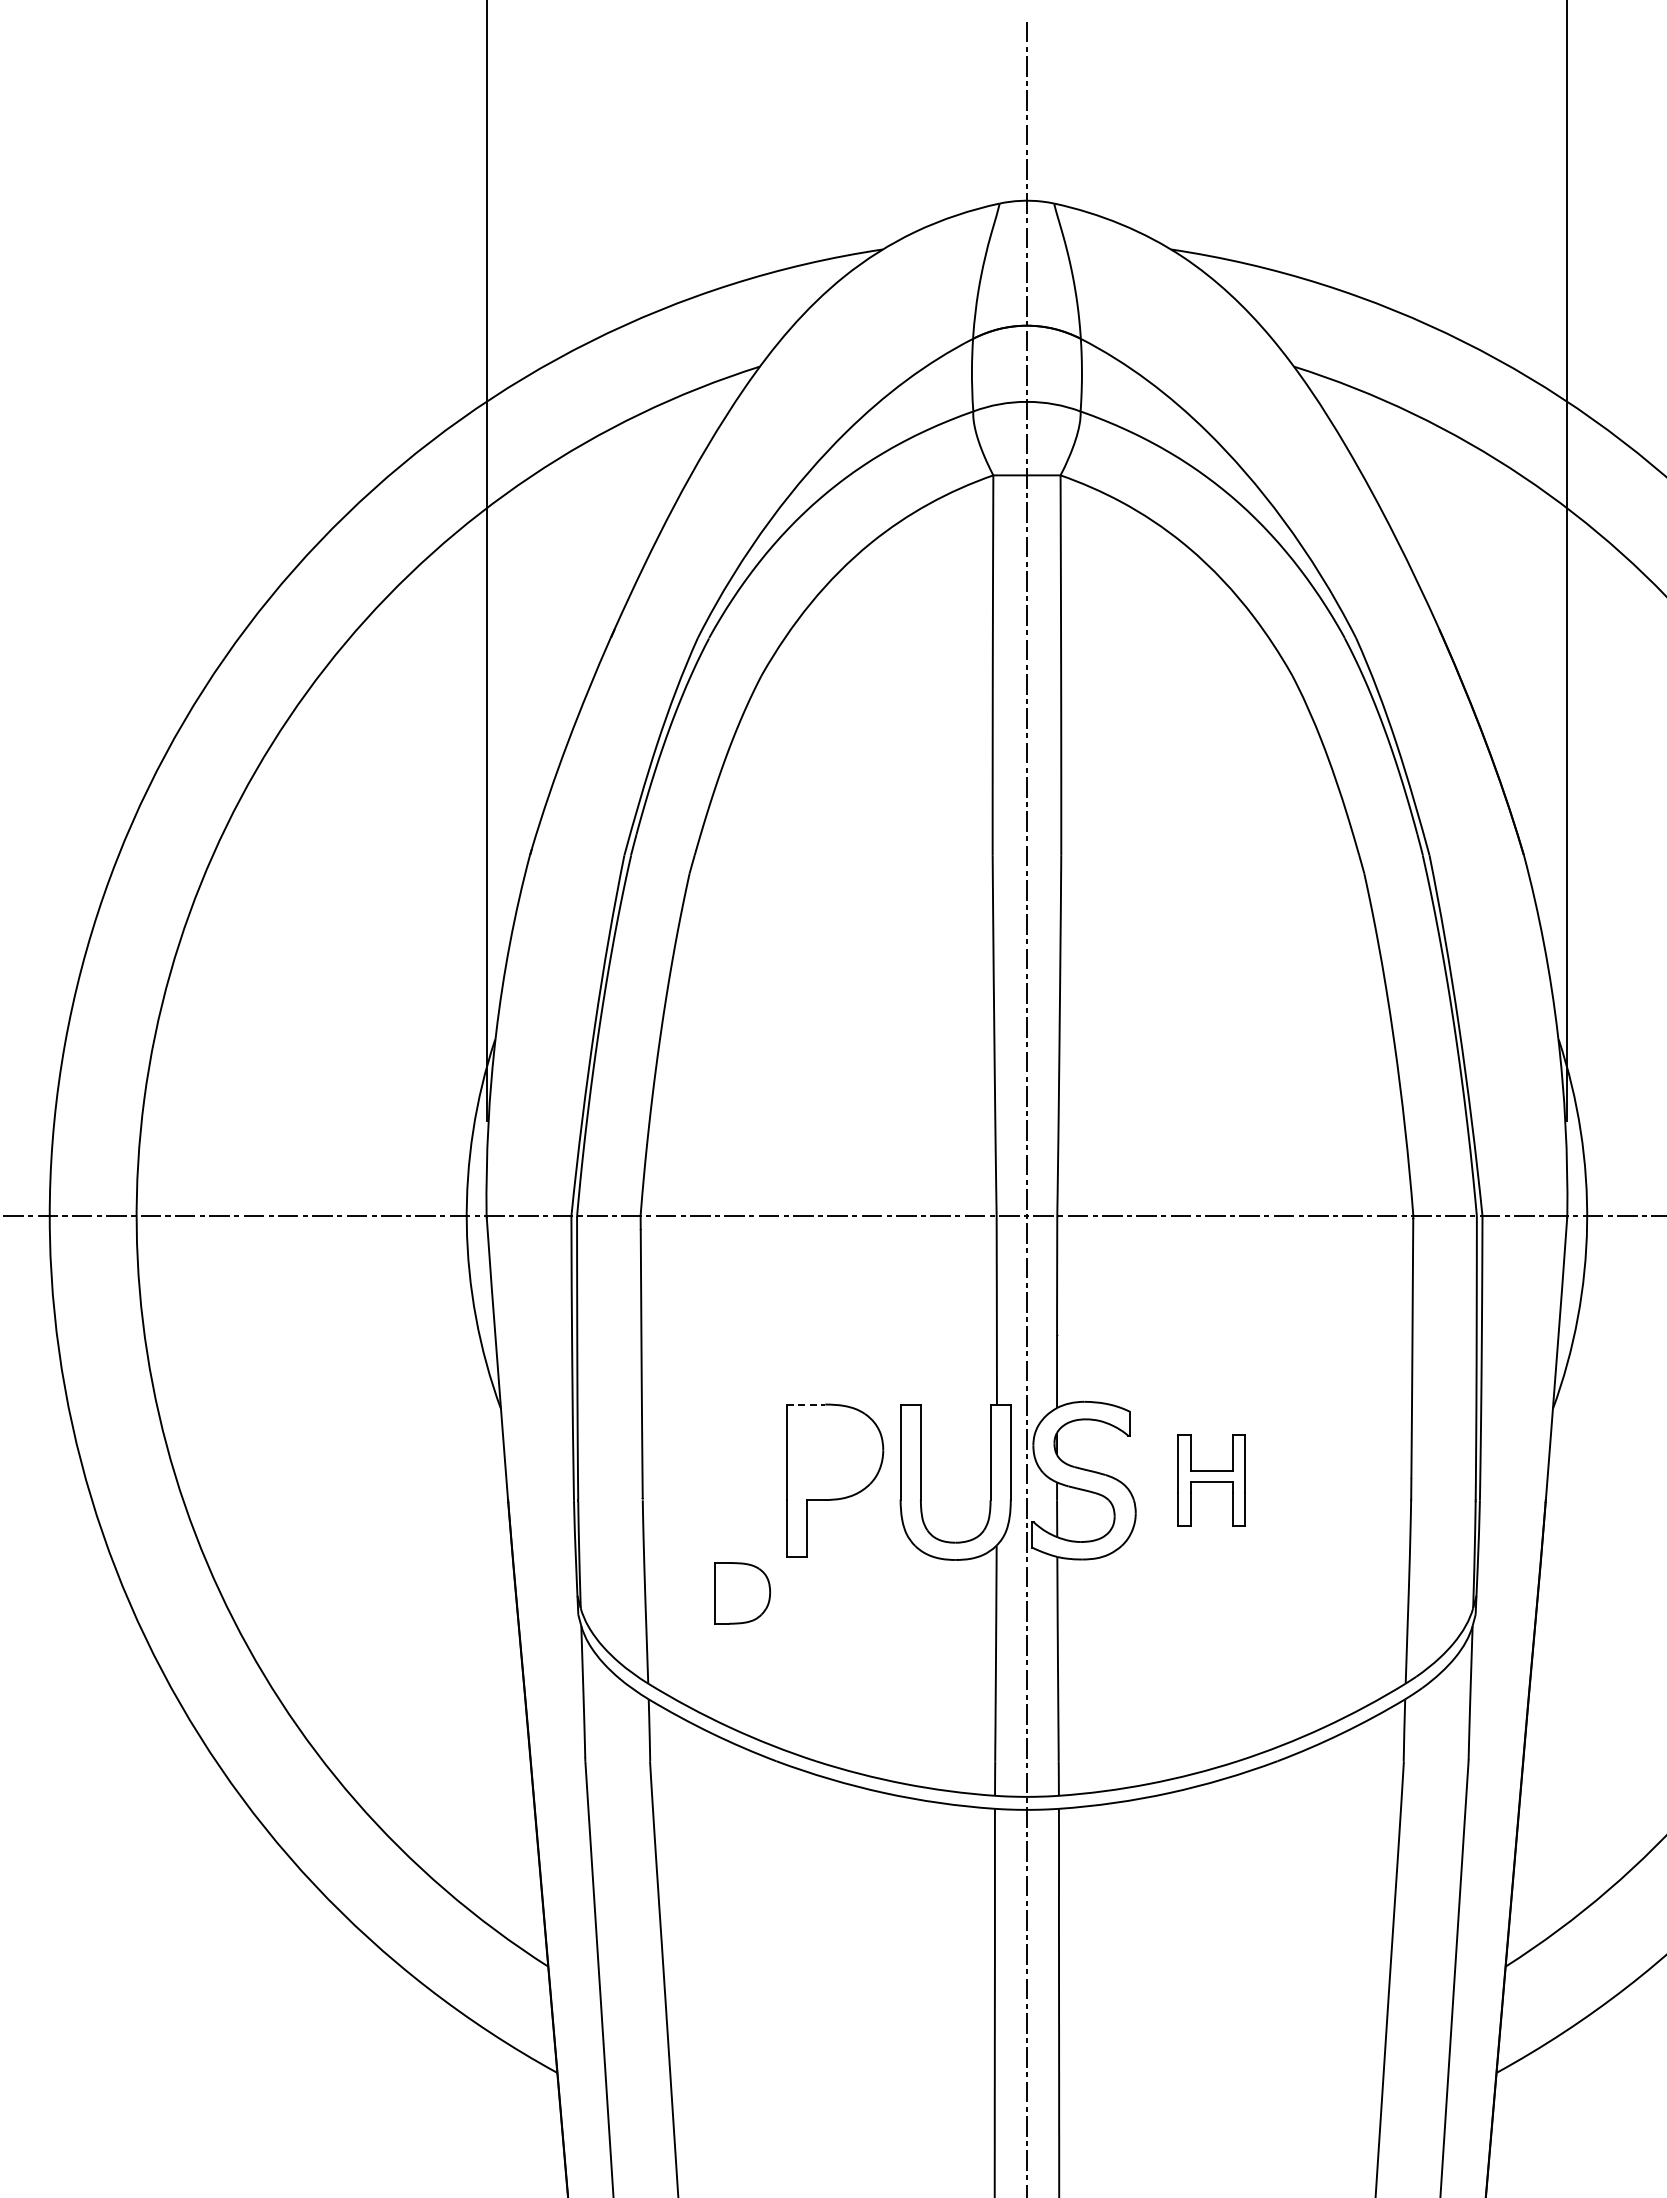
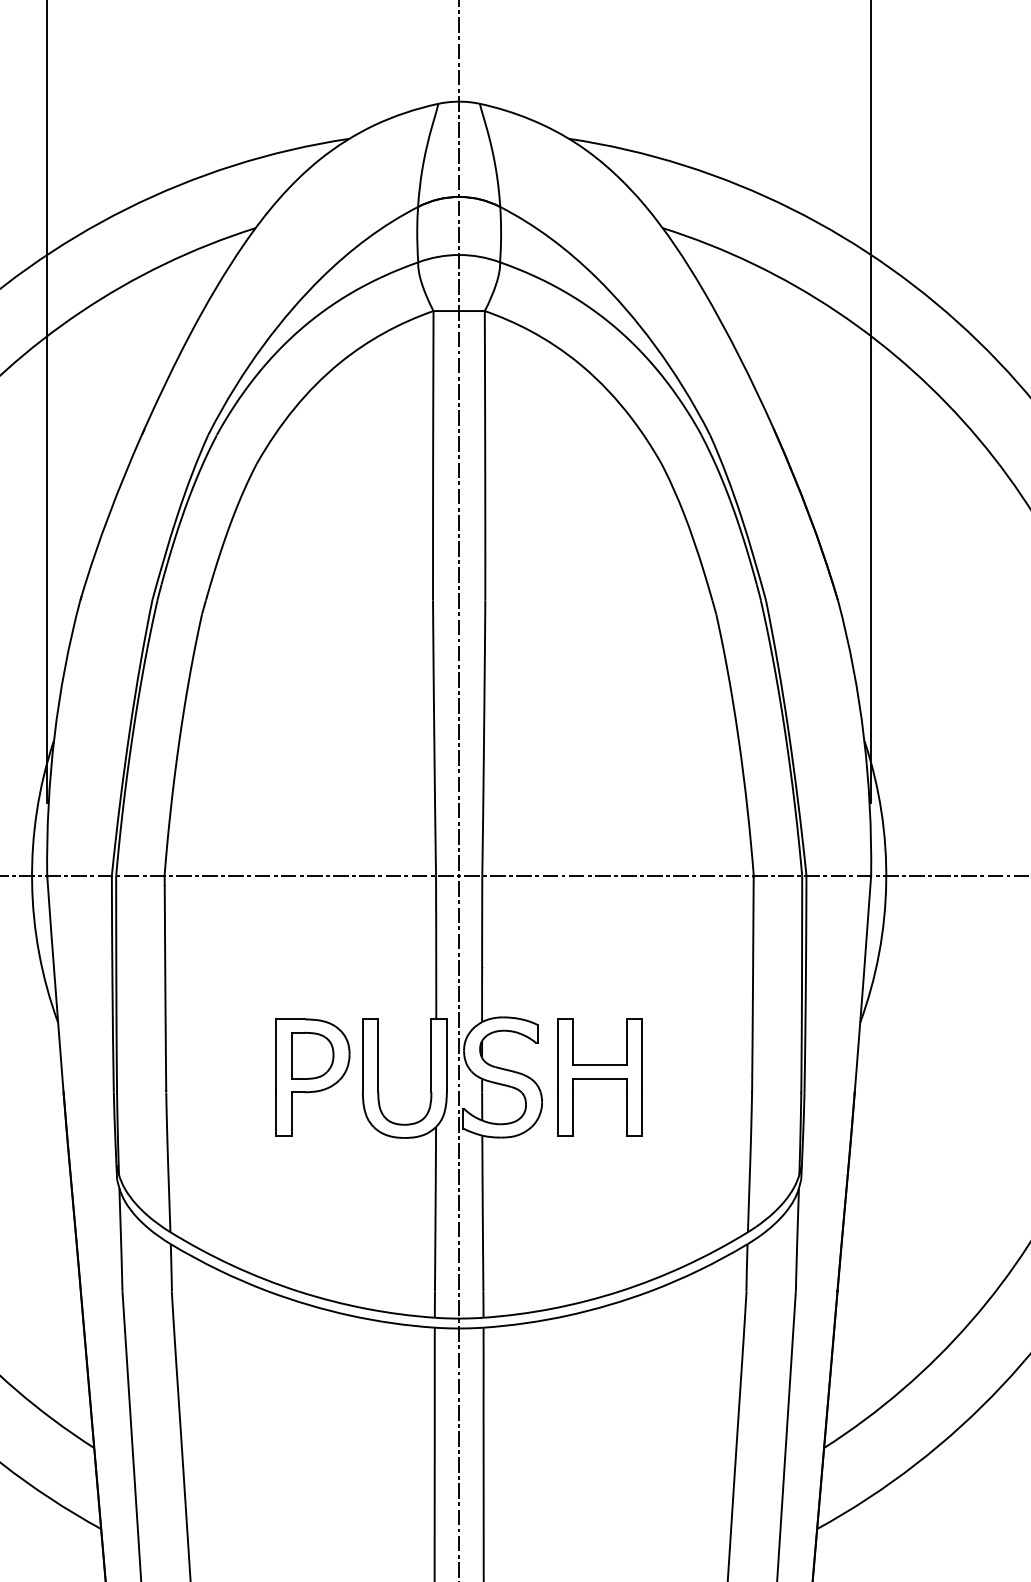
line: (806, 1404) -> (291, 1019), dashed -> solid
part: (1211, 1480) -> (599, 1077), size x1.67
part: (742, 1593) -> (312, 1056), moved

